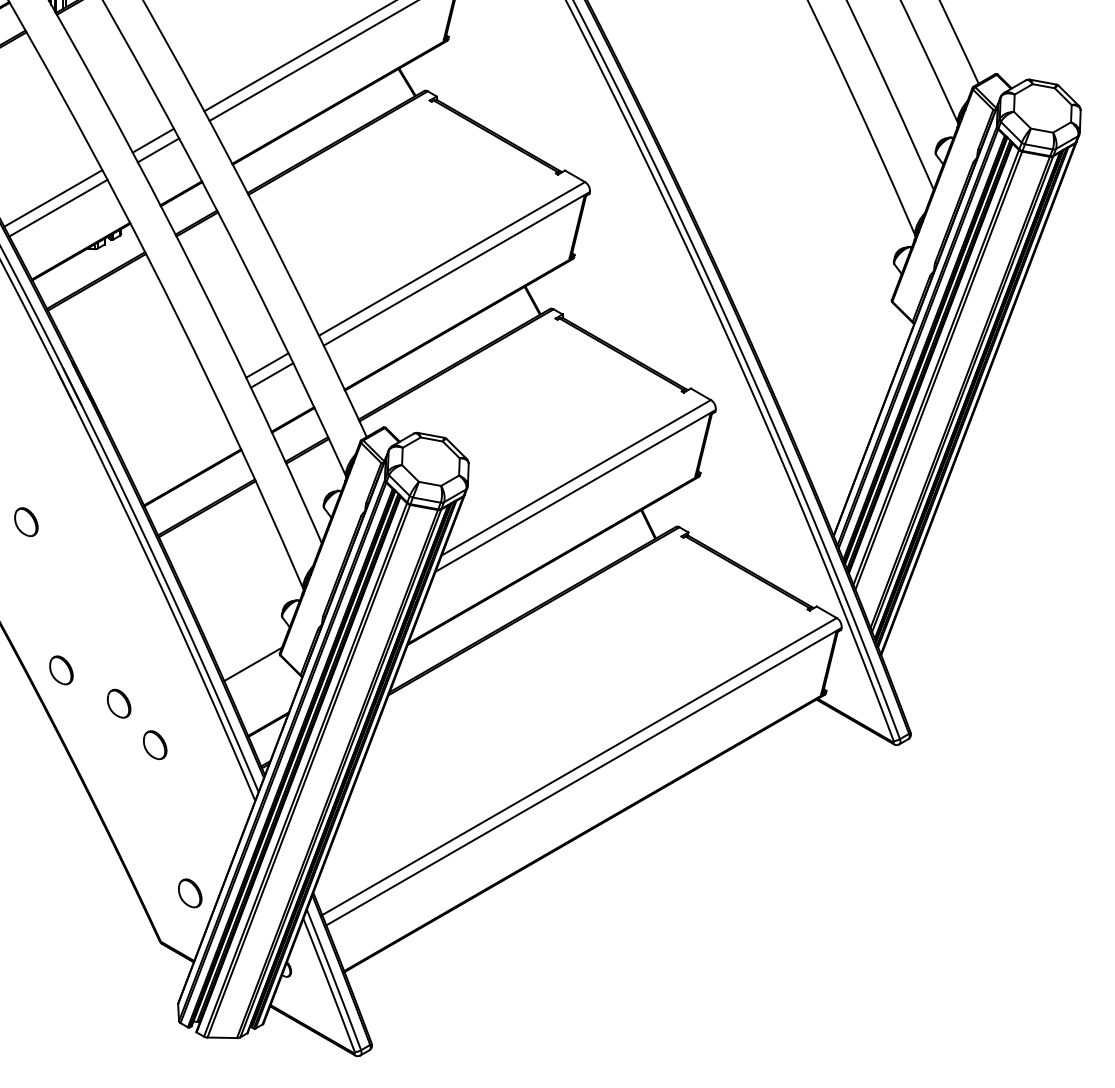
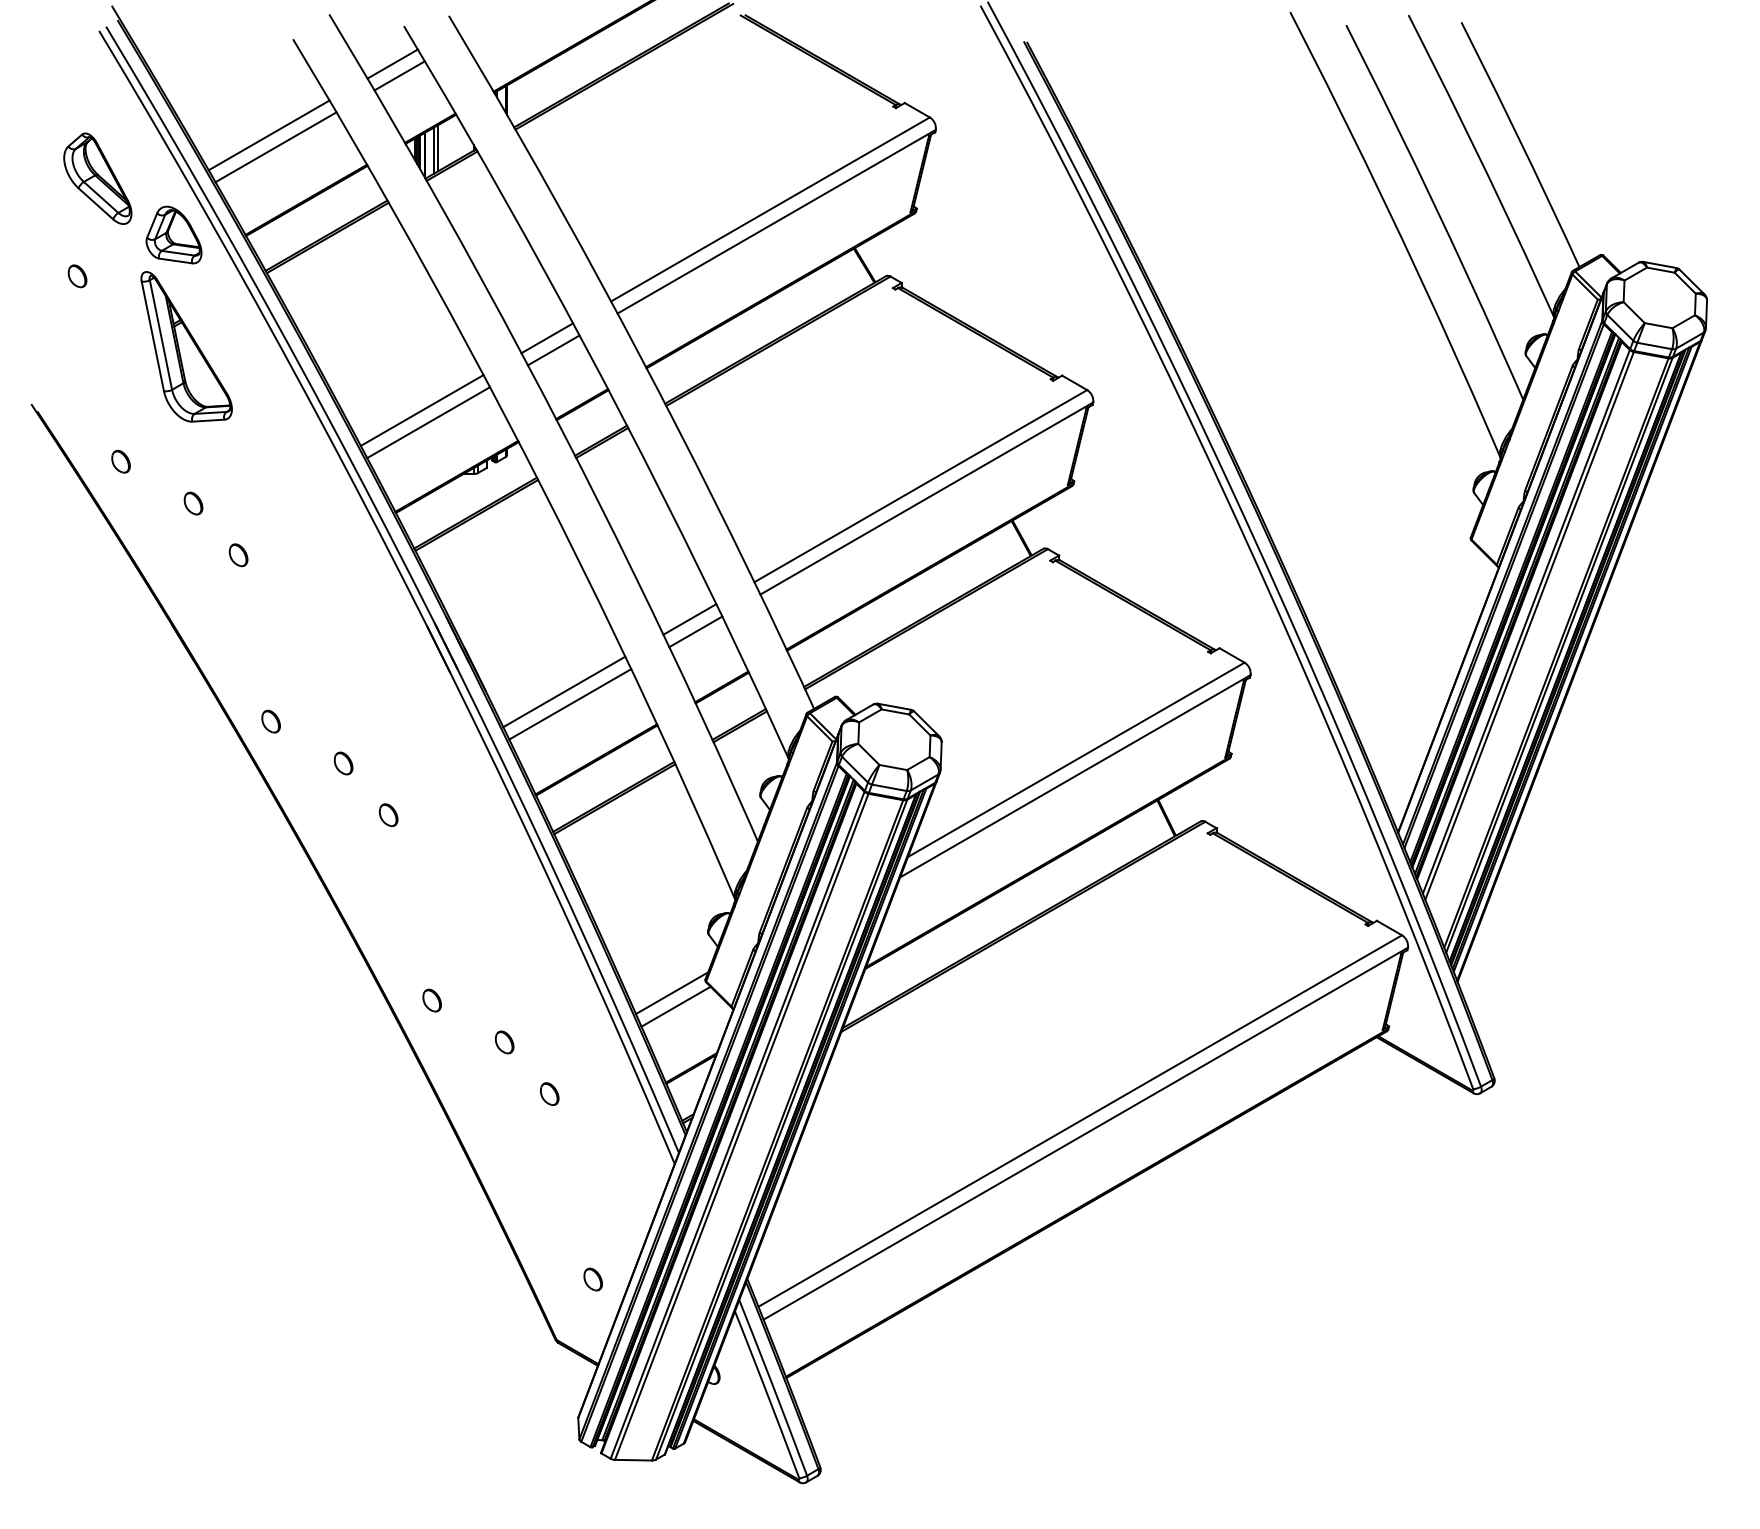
line: (167, 423) -> (564, 691), added
line: (171, 433) -> (570, 704), added
part: (26, 521) -> (388, 814), size x0.62
part: (60, 670) -> (431, 1000), size x0.62
line: (255, 675) -> (675, 1006), added
part: (119, 703) -> (504, 1042), size x0.62
part: (155, 744) -> (549, 1093), size x0.62
part: (189, 893) -> (592, 1279), size x0.62

